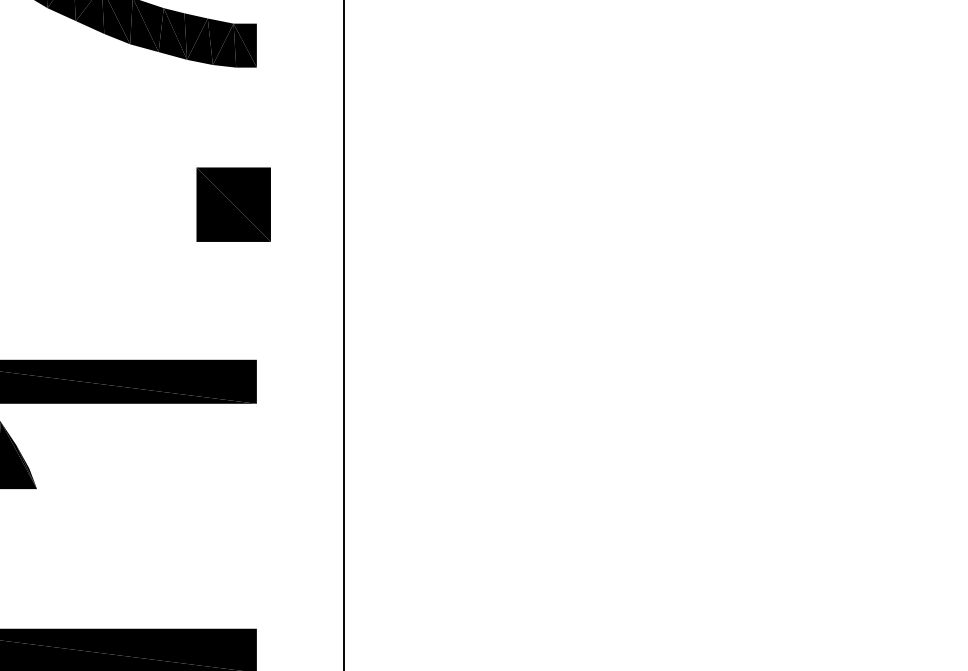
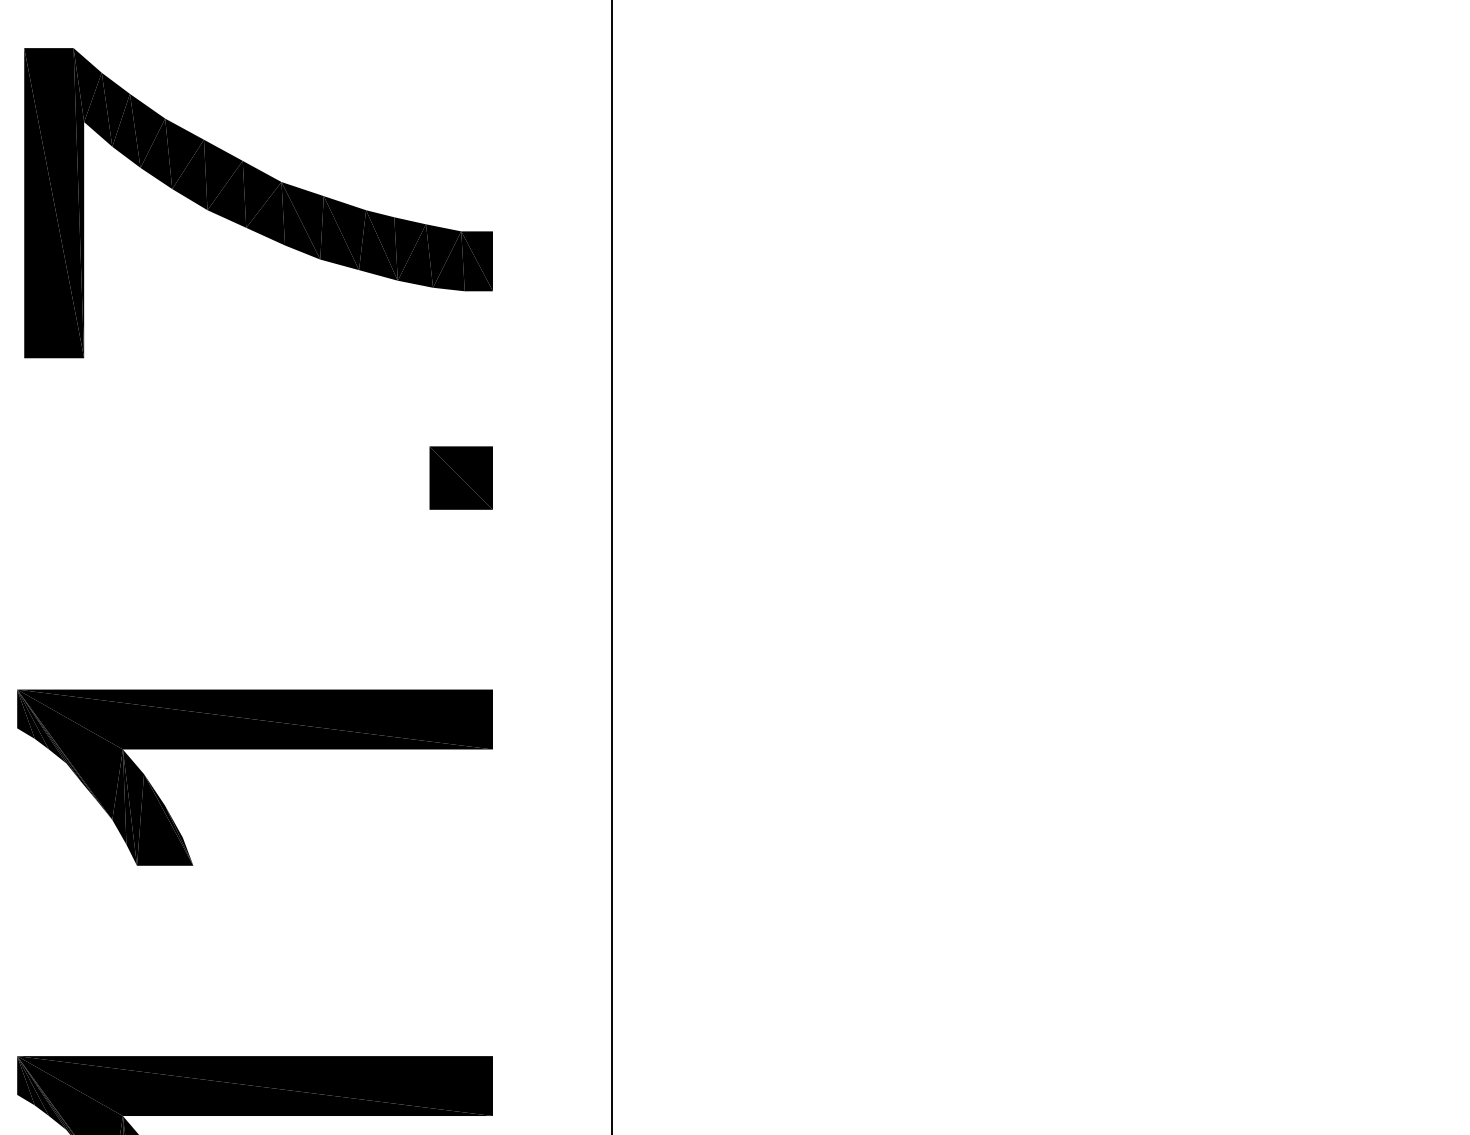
part: (233, 204) -> (460, 477), size x0.62

